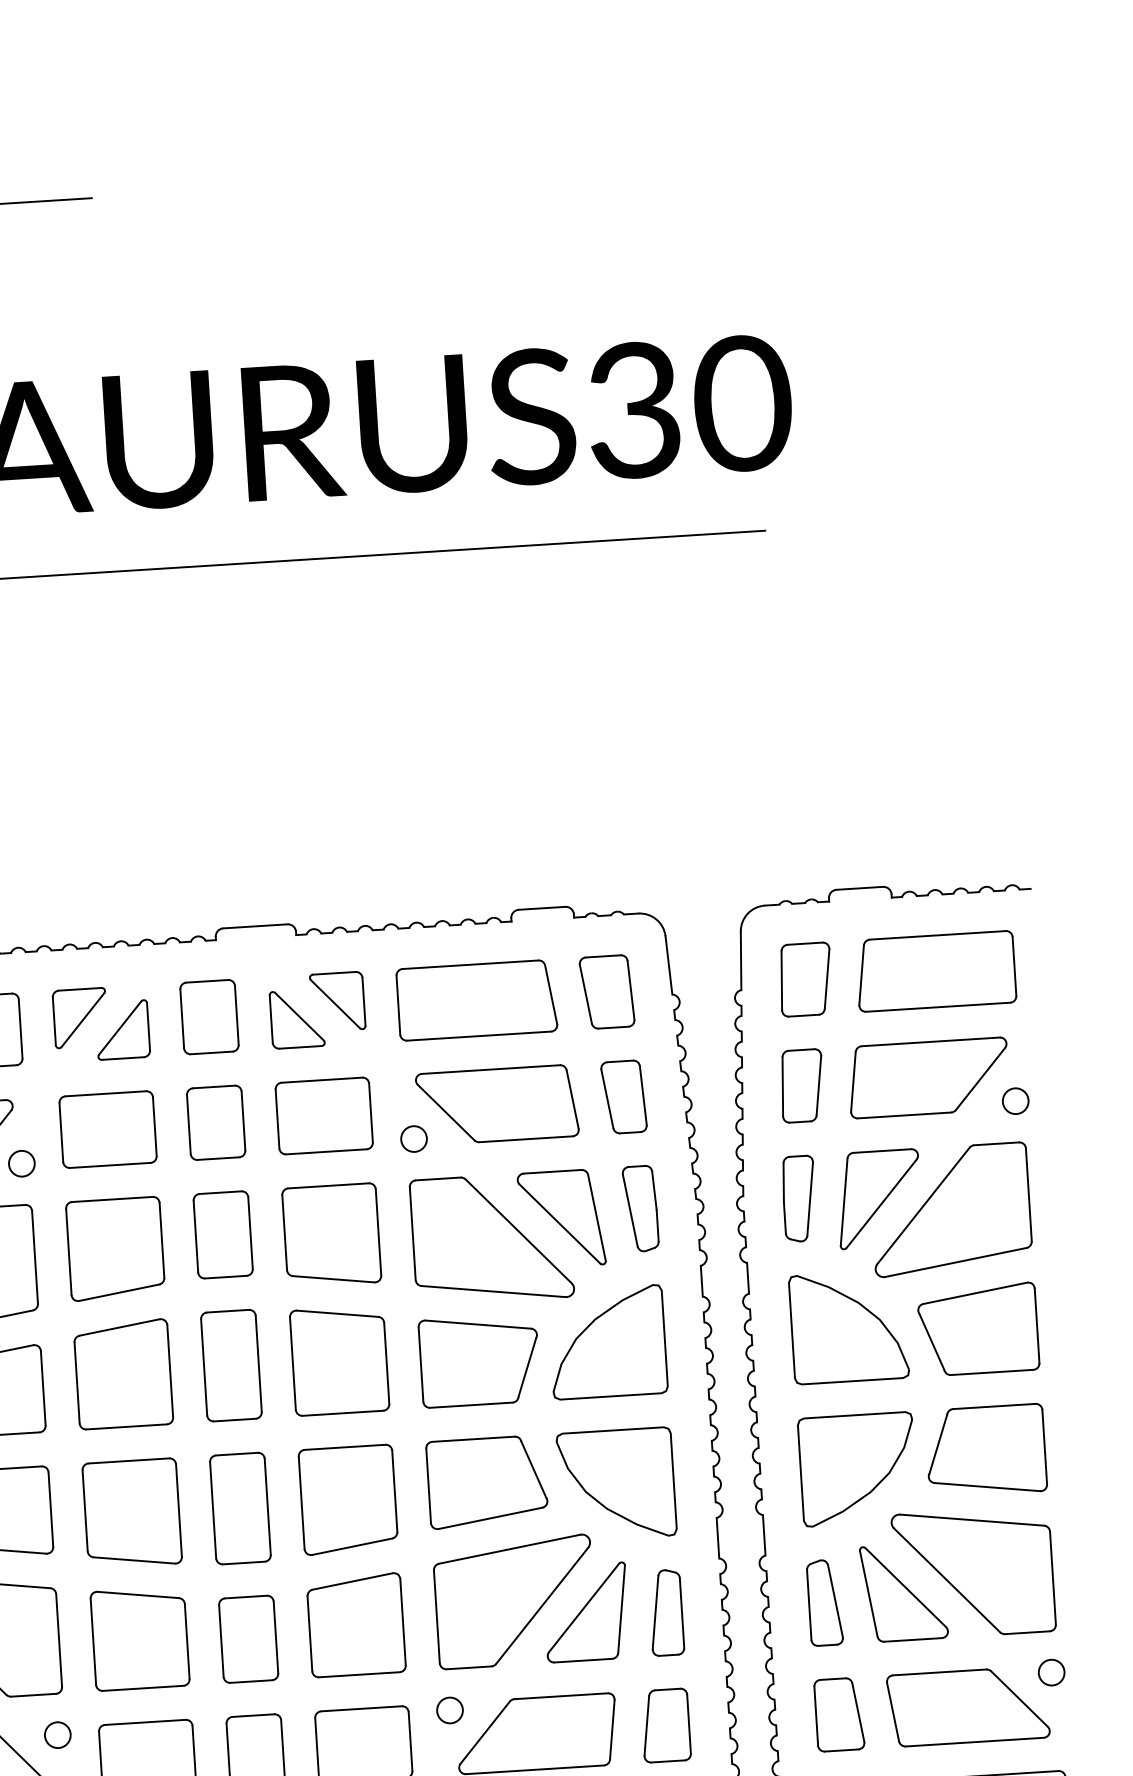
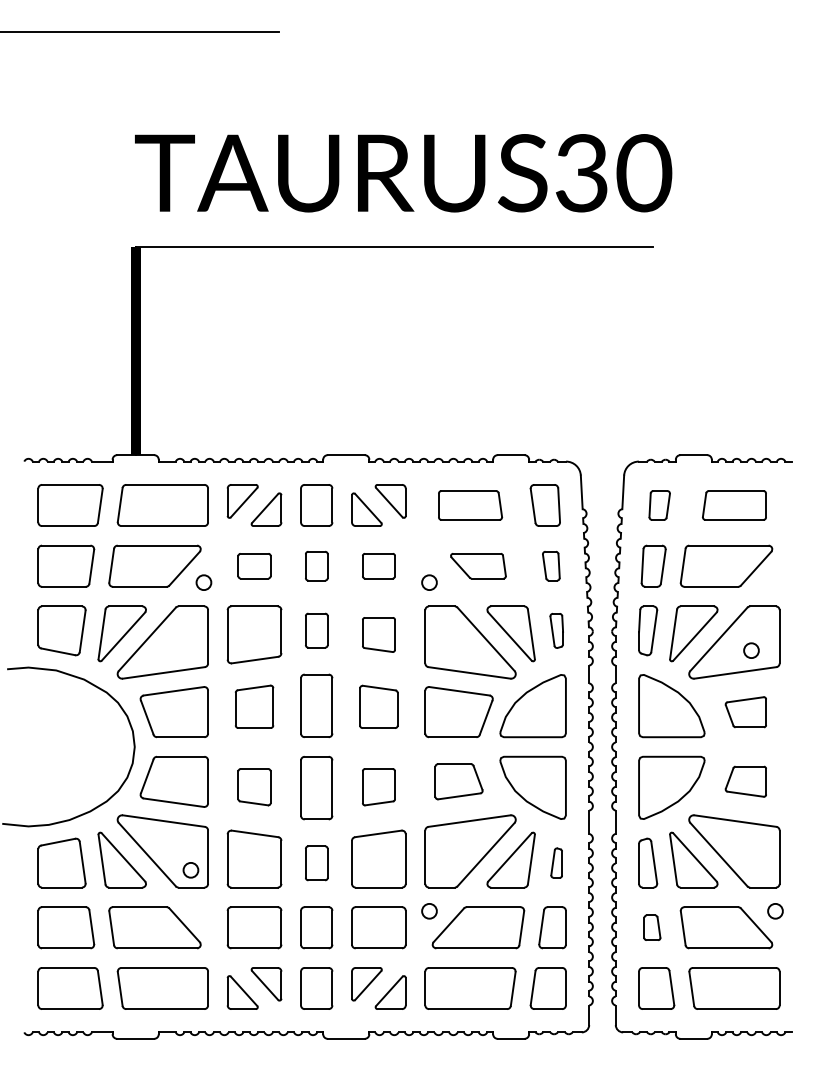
part: (935, 971) -> (734, 505), size x0.7
part: (805, 979) -> (659, 505), size x0.7
part: (476, 1000) -> (470, 505), size x0.7
part: (624, 1095) -> (551, 565), size x0.7
circle: (1015, 1100) -> (751, 650), moved
part: (497, 1103) -> (478, 565), size x0.6
part: (323, 1114) -> (378, 565), size x0.6
part: (215, 1121) -> (316, 565), size x0.7
part: (107, 1128) -> (254, 565), size x0.6
part: (640, 1208) -> (556, 630), size x0.7
part: (222, 1234) -> (316, 630), size x0.7
part: (331, 1234) -> (378, 634), size x0.6
part: (977, 1330) -> (745, 712), size x0.6
part: (338, 1359) -> (378, 706), size x0.7
part: (123, 1373) -> (254, 706), size x0.7
part: (985, 1450) -> (745, 781), size x0.6
part: (486, 1481) -> (458, 781), size x0.7
part: (347, 1500) -> (378, 787), size x0.6
part: (132, 1514) -> (254, 787), size x0.6
part: (665, 1611) -> (556, 862), size x0.6
part: (248, 1639) -> (316, 863), size x0.7
part: (839, 1714) -> (652, 927), size x0.6
circle: (57, 1735) -> (190, 870), moved

